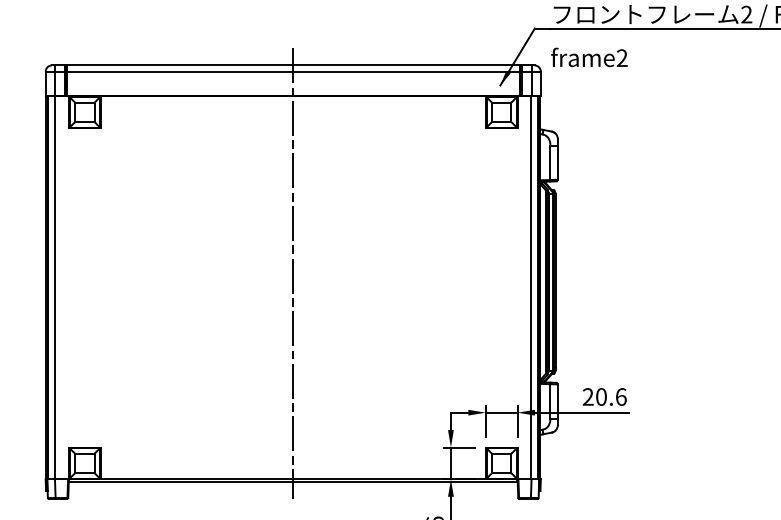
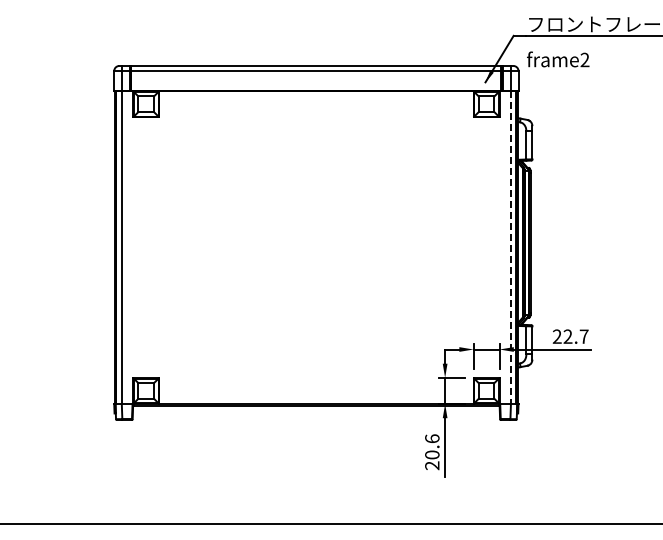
line: (293, 273) -> (316, 235), removed
line: (530, 288) -> (510, 248), solid -> dashed
text: (610, 396) -> (575, 336), 20.6 -> 22.7

